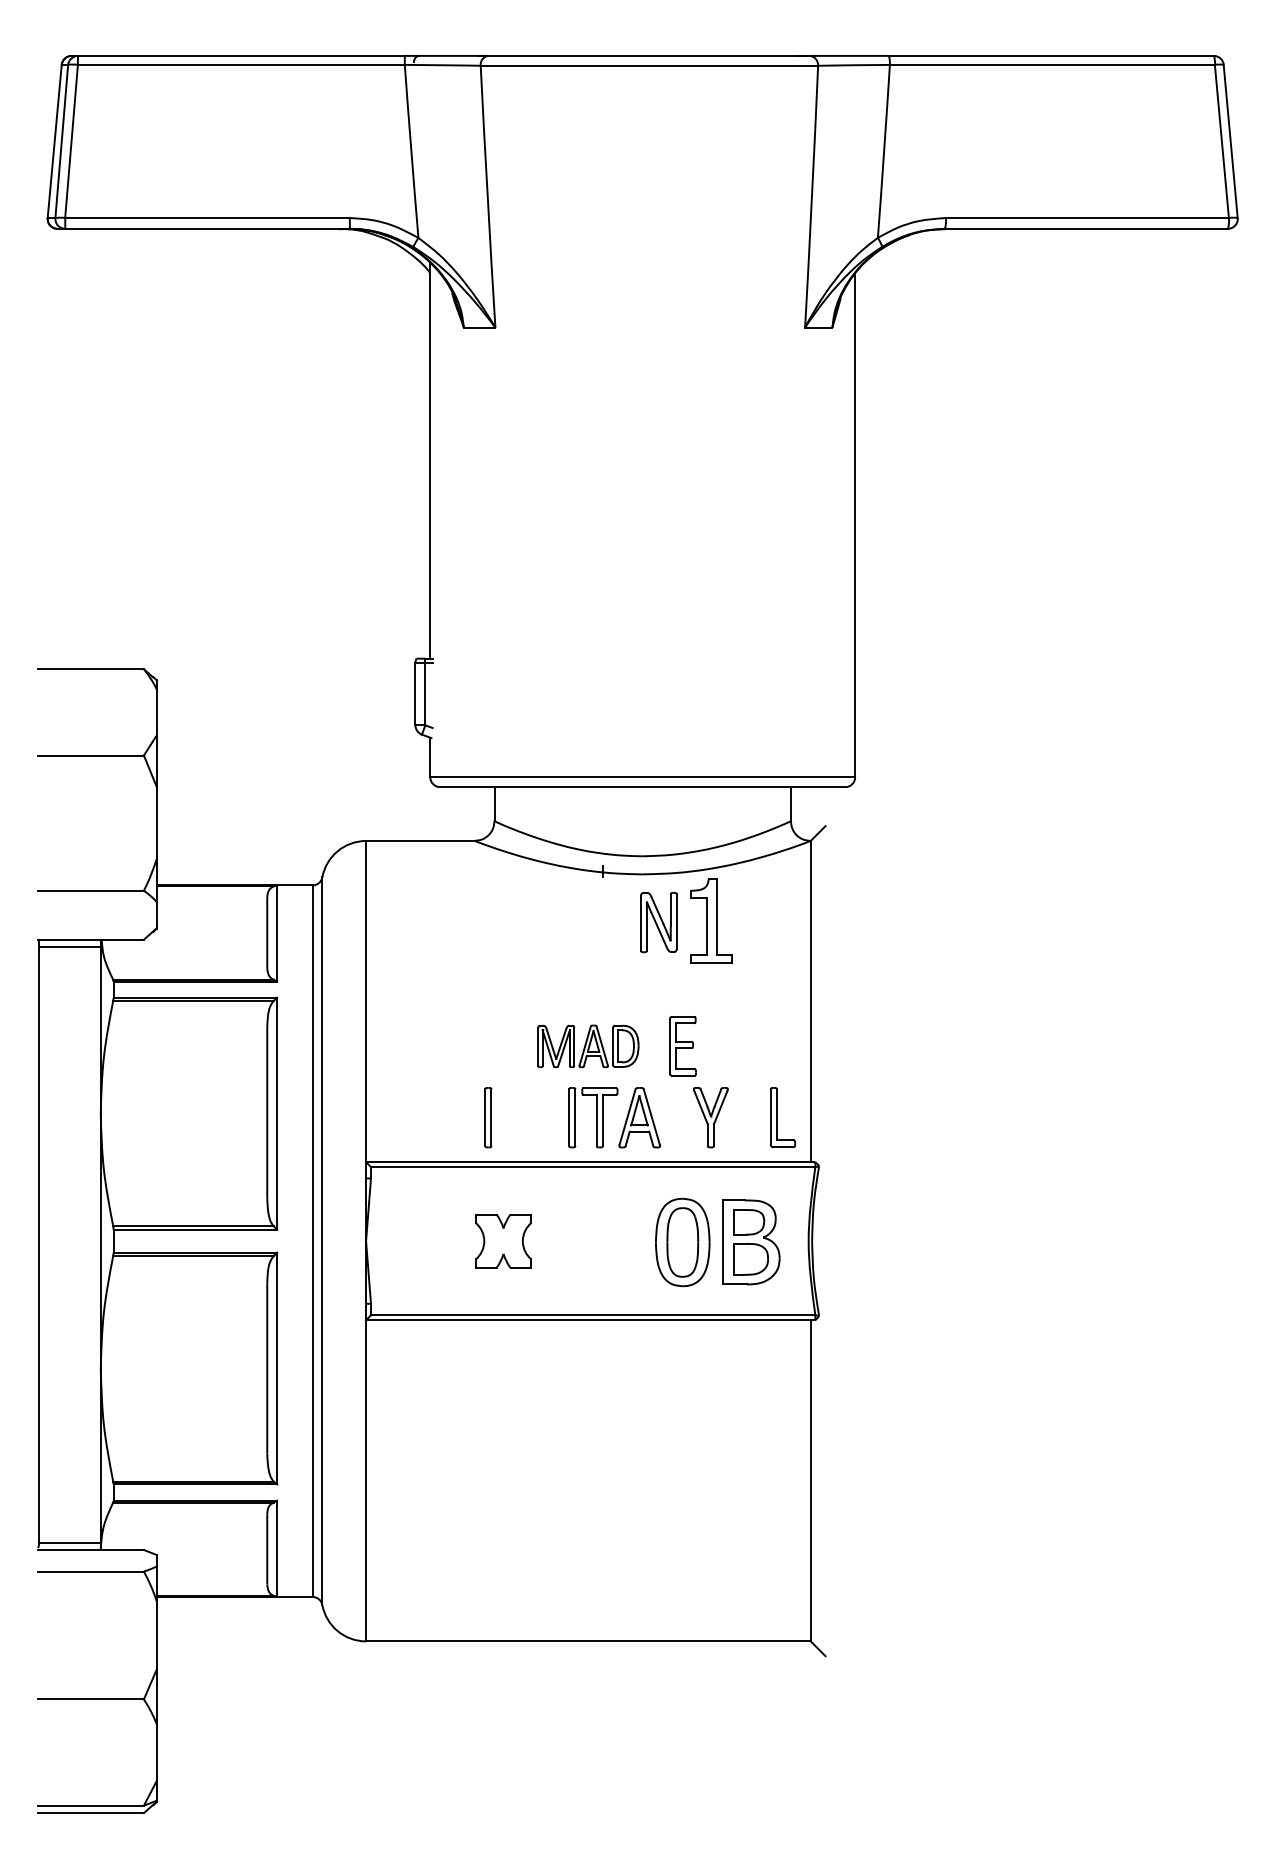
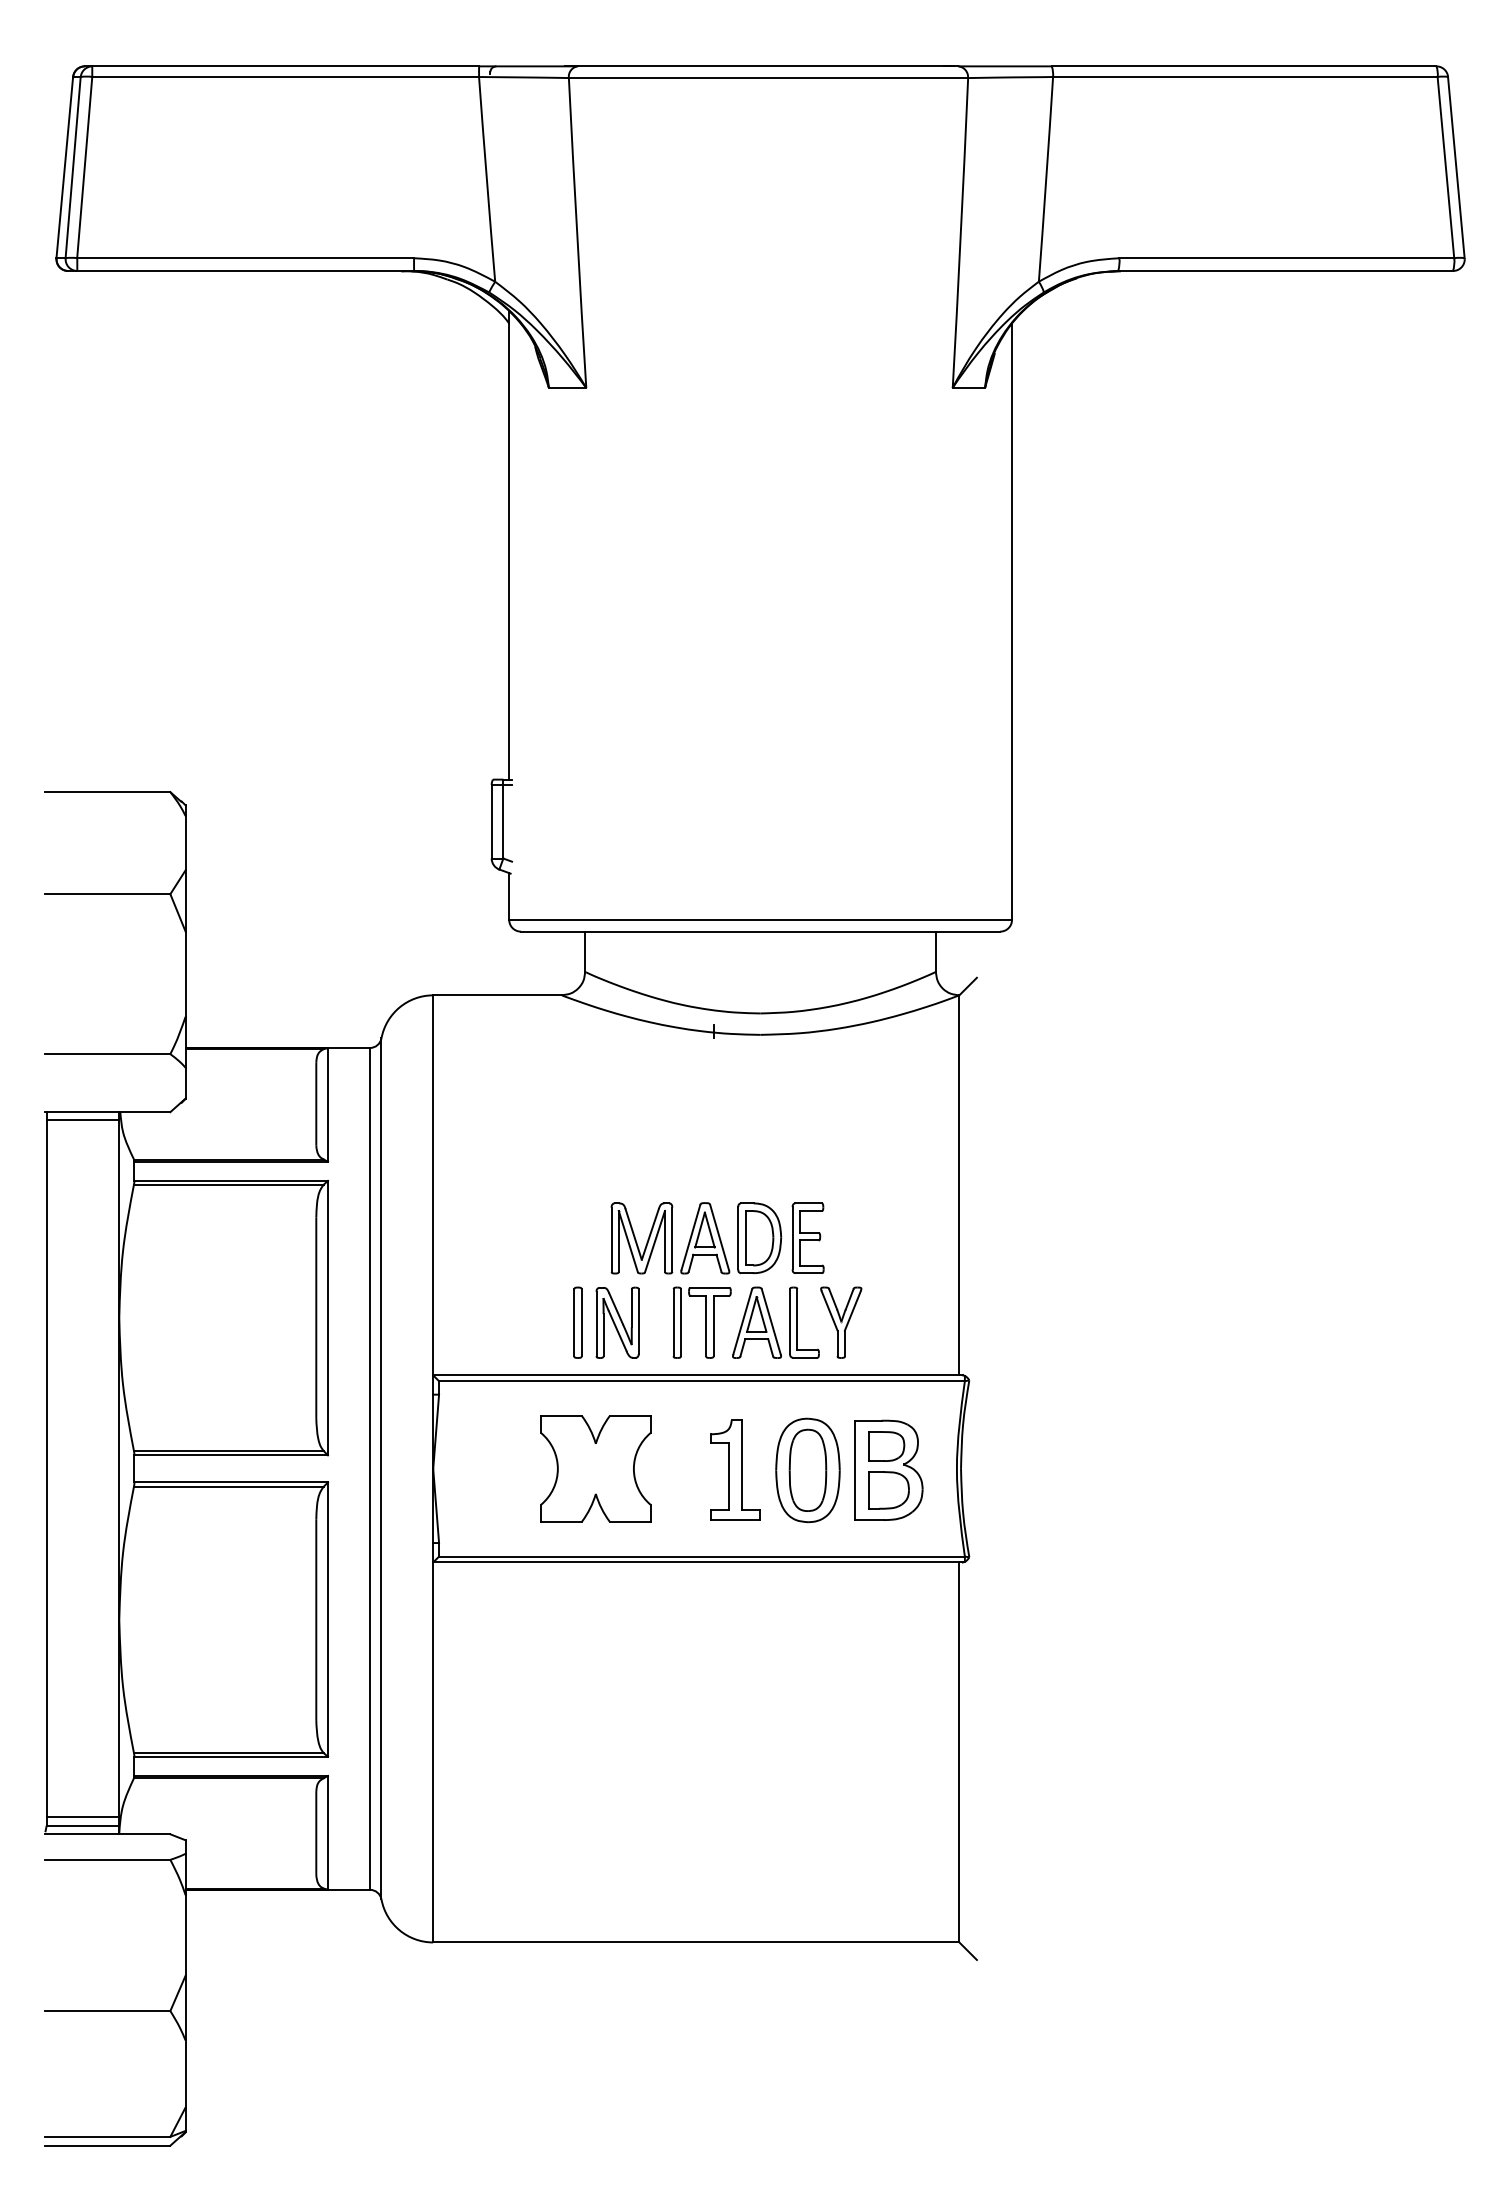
part: (711, 920) -> (735, 1469), moved
part: (658, 922) -> (617, 1322), moved
part: (588, 1046) -> (696, 1238), size x1.43
part: (777, 1117) -> (797, 1322), moved
part: (503, 1240) -> (595, 1468), size x1.67
line: (69, 1535) -> (82, 1817), added

